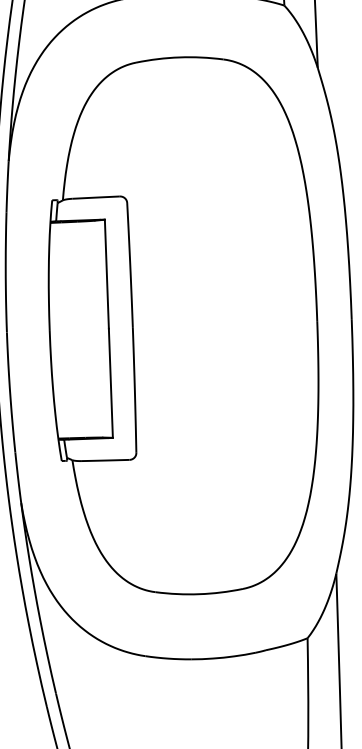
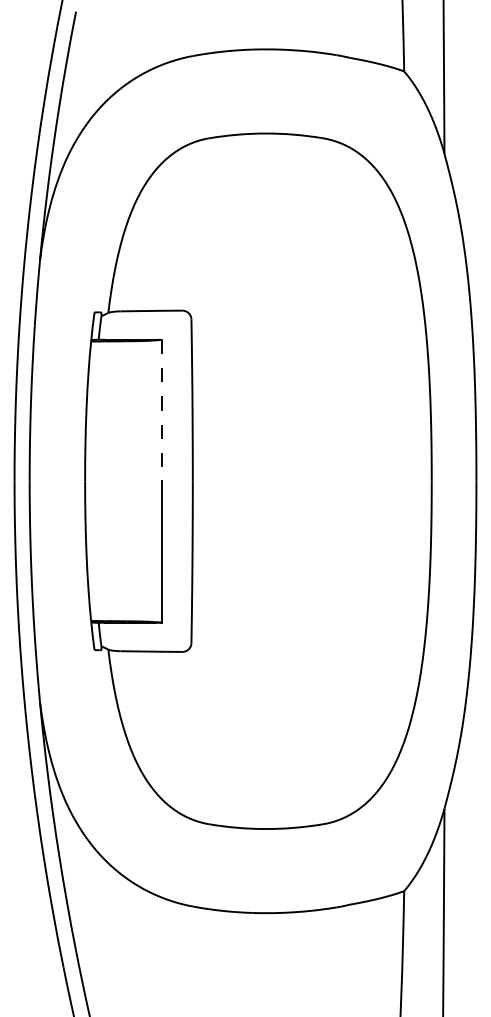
line: (106, 274) -> (161, 410), solid -> dashed

